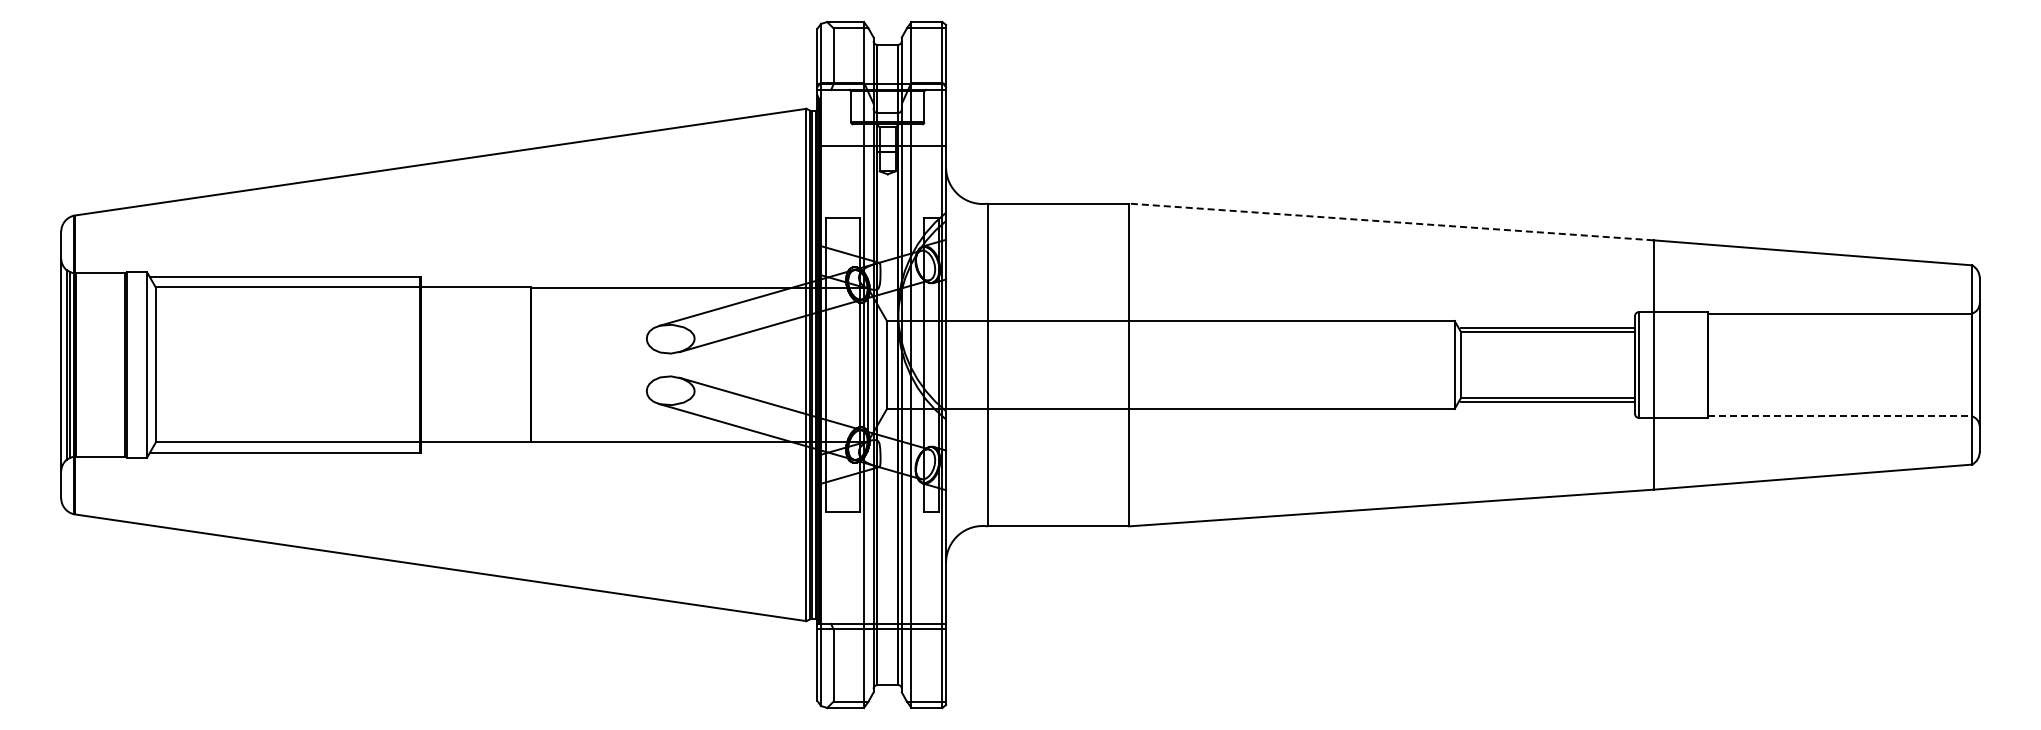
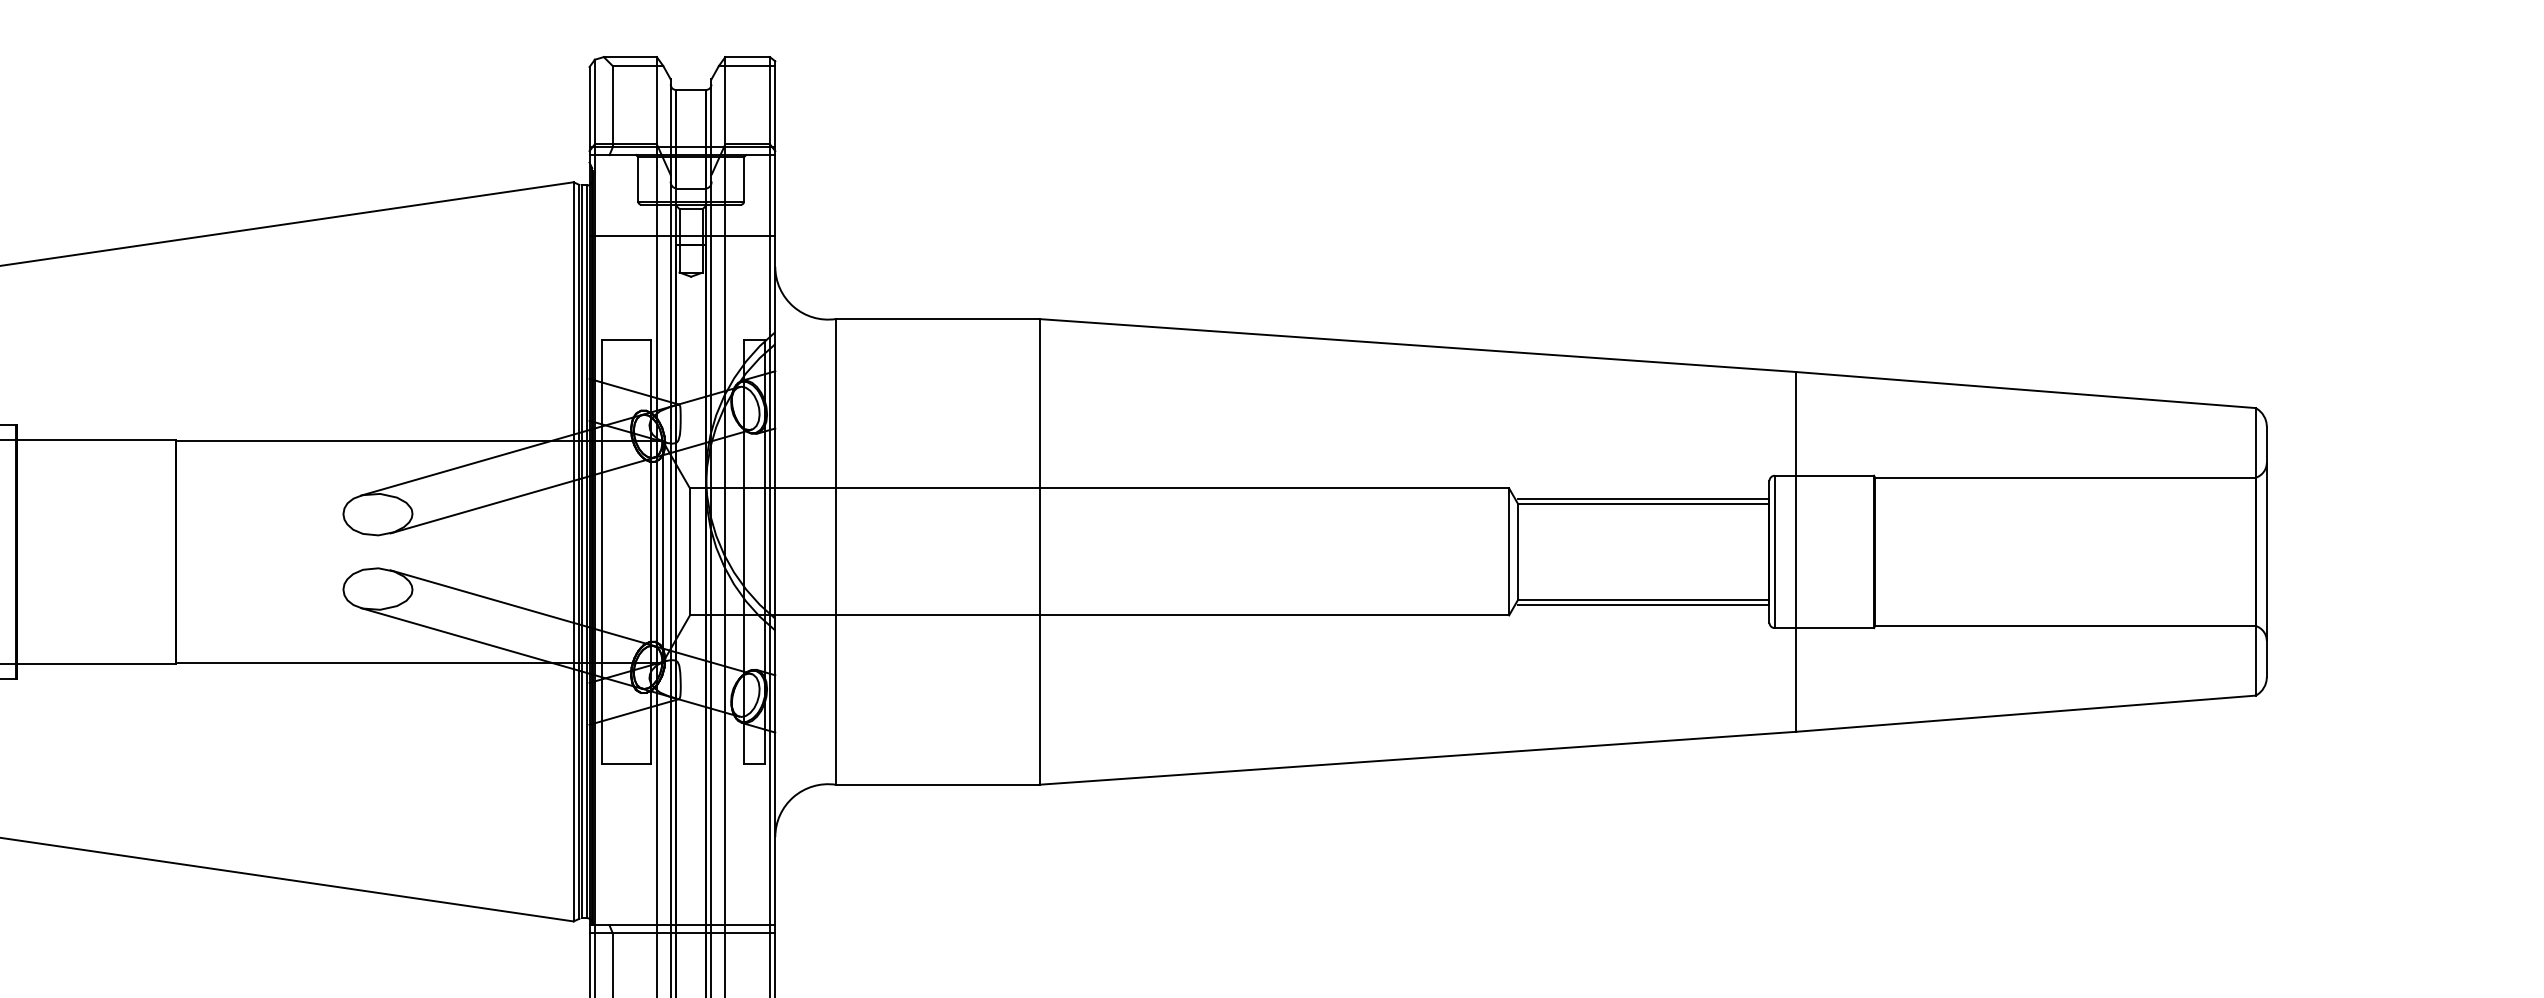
line: (1391, 222) -> (1417, 346), dashed -> solid
line: (1840, 416) -> (2065, 626), dashed -> solid

